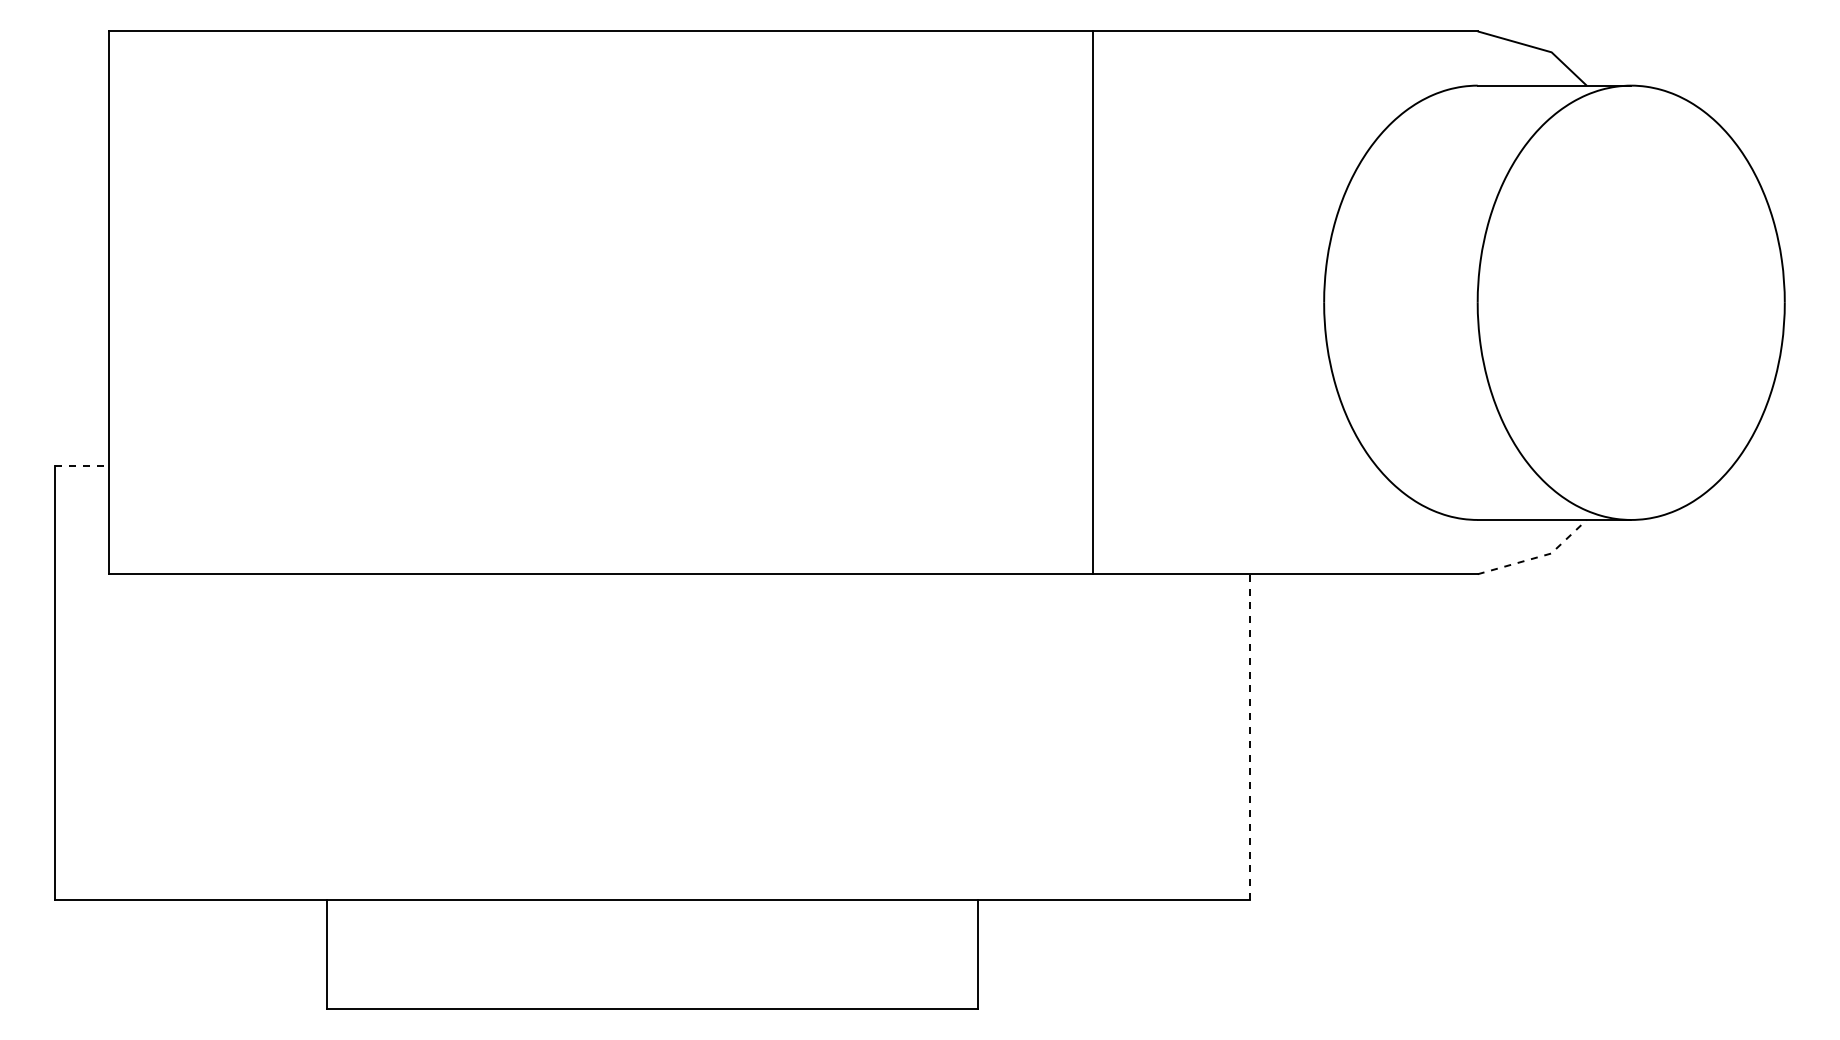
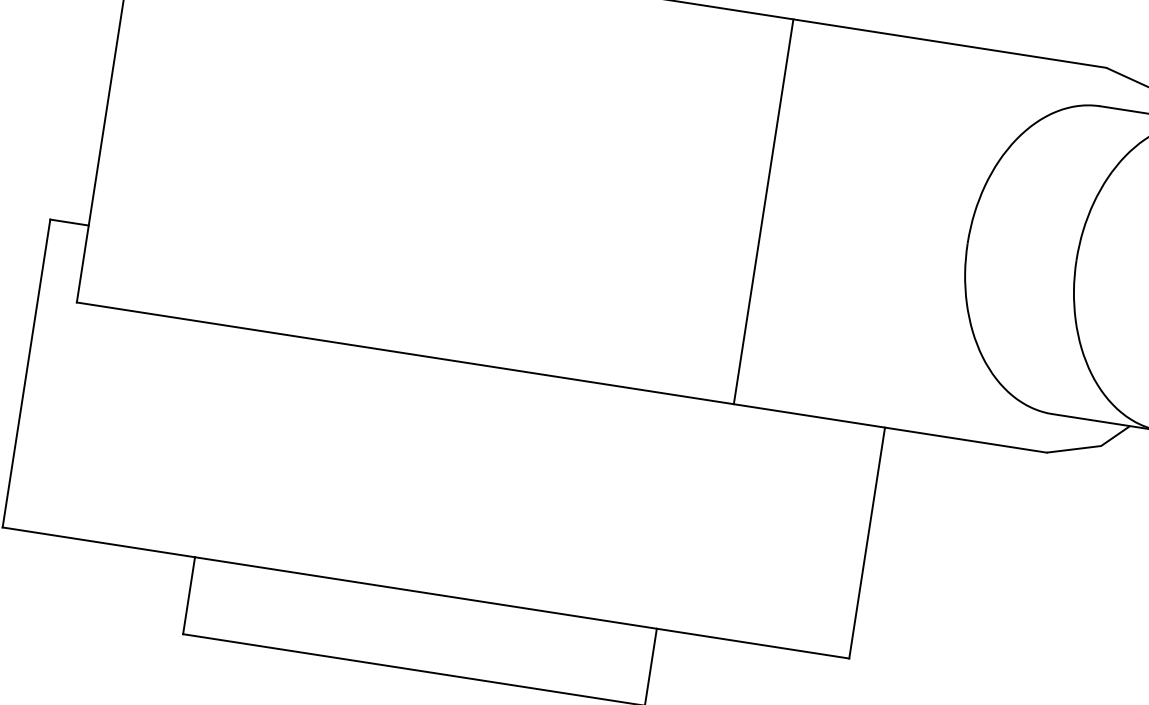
line: (1093, 302) -> (763, 211), moved
line: (82, 465) -> (69, 222), dashed -> solid
line: (1538, 557) -> (1091, 447), dashed -> solid
line: (1249, 737) -> (867, 543), dashed -> solid

